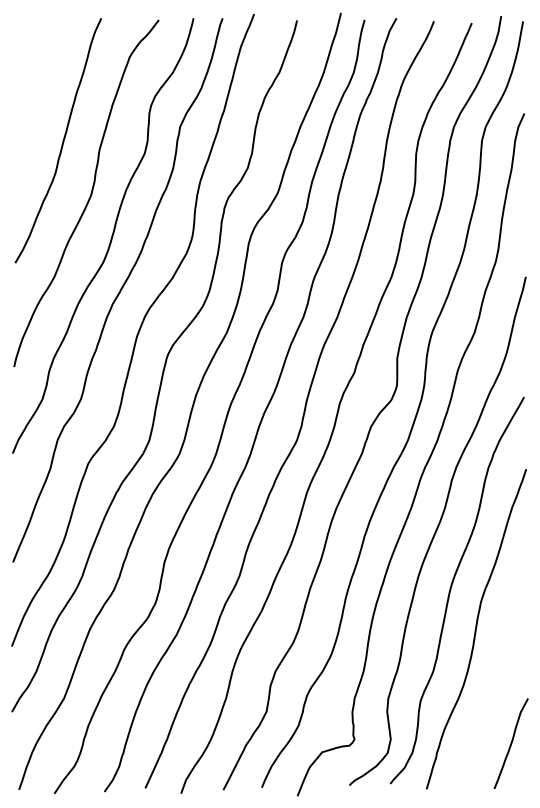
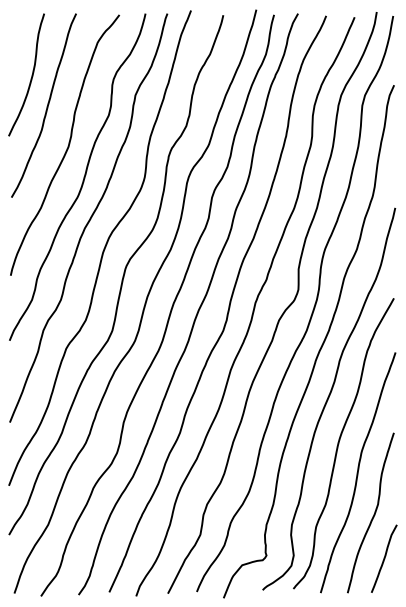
curve: (41, 102) -> (31, 76), added
curve: (497, 683) -> (373, 513), added

